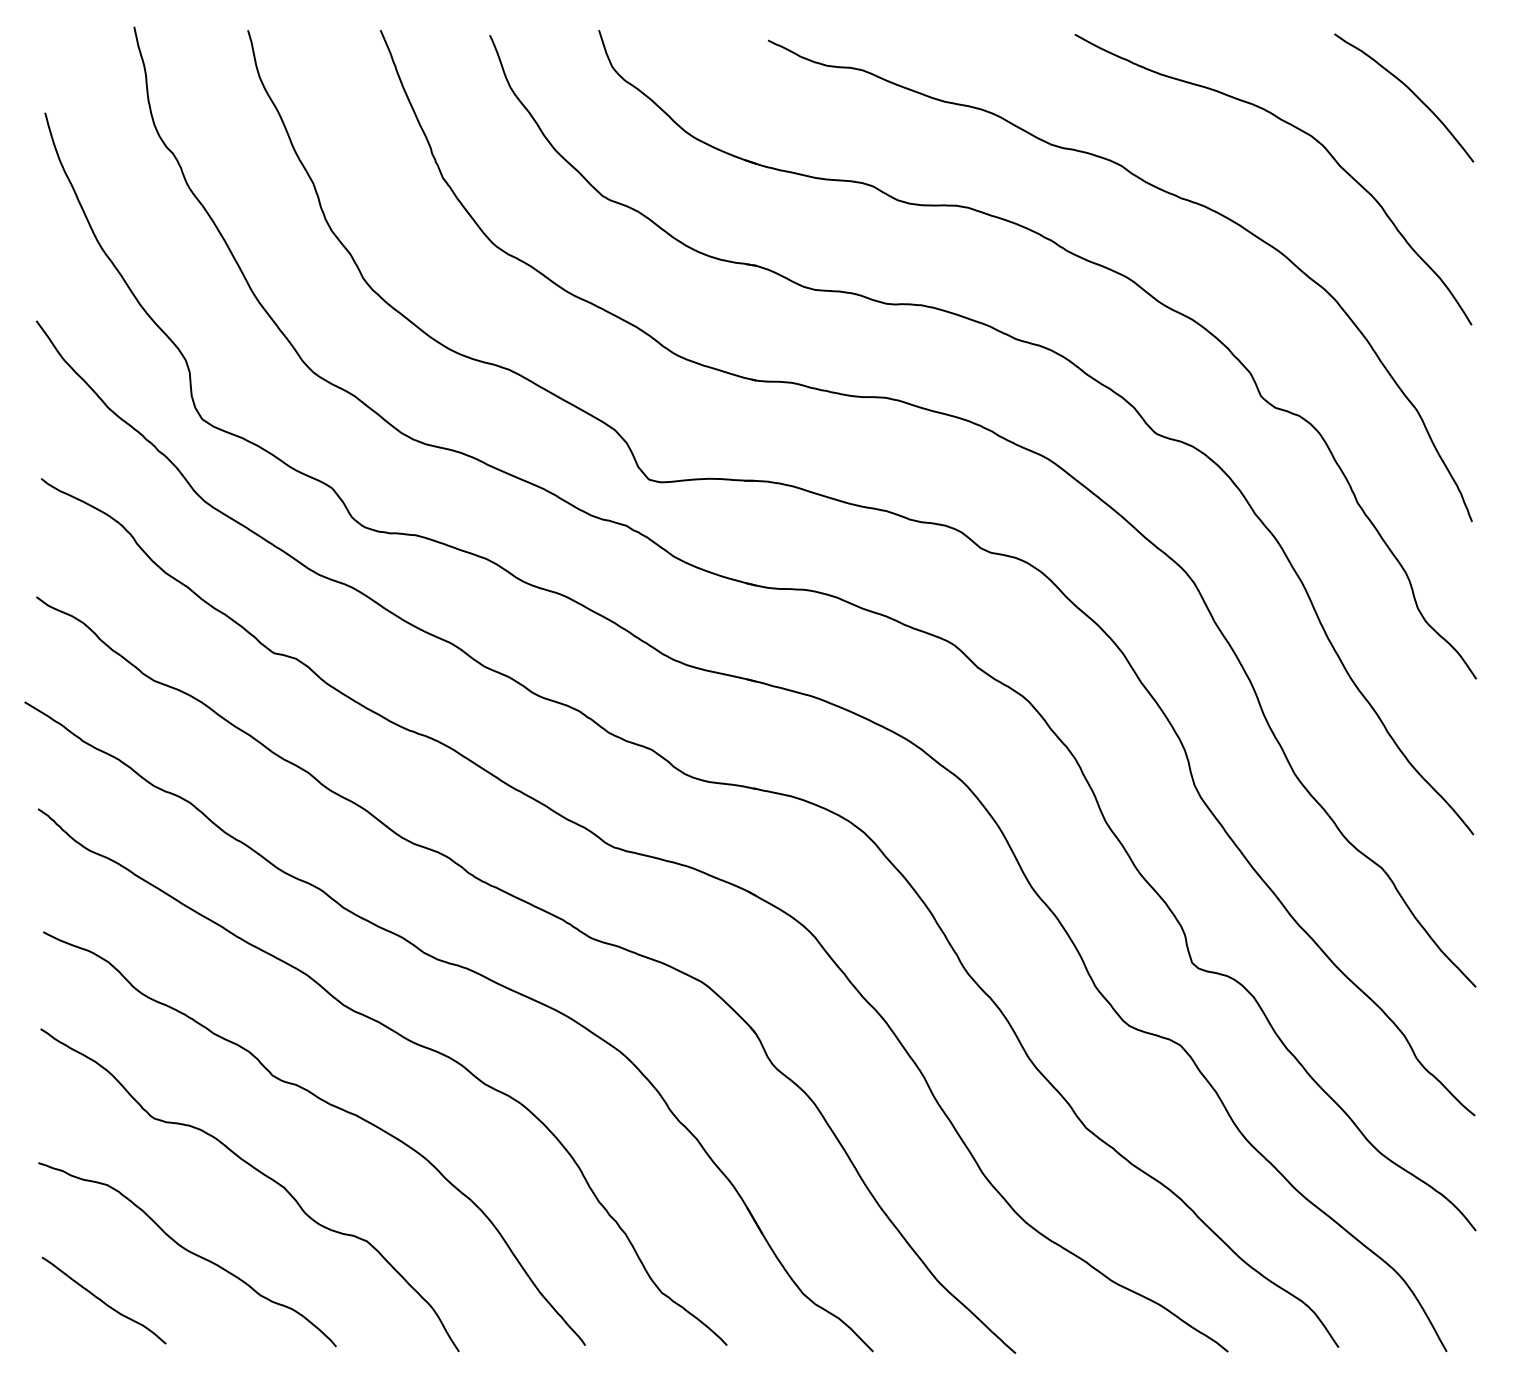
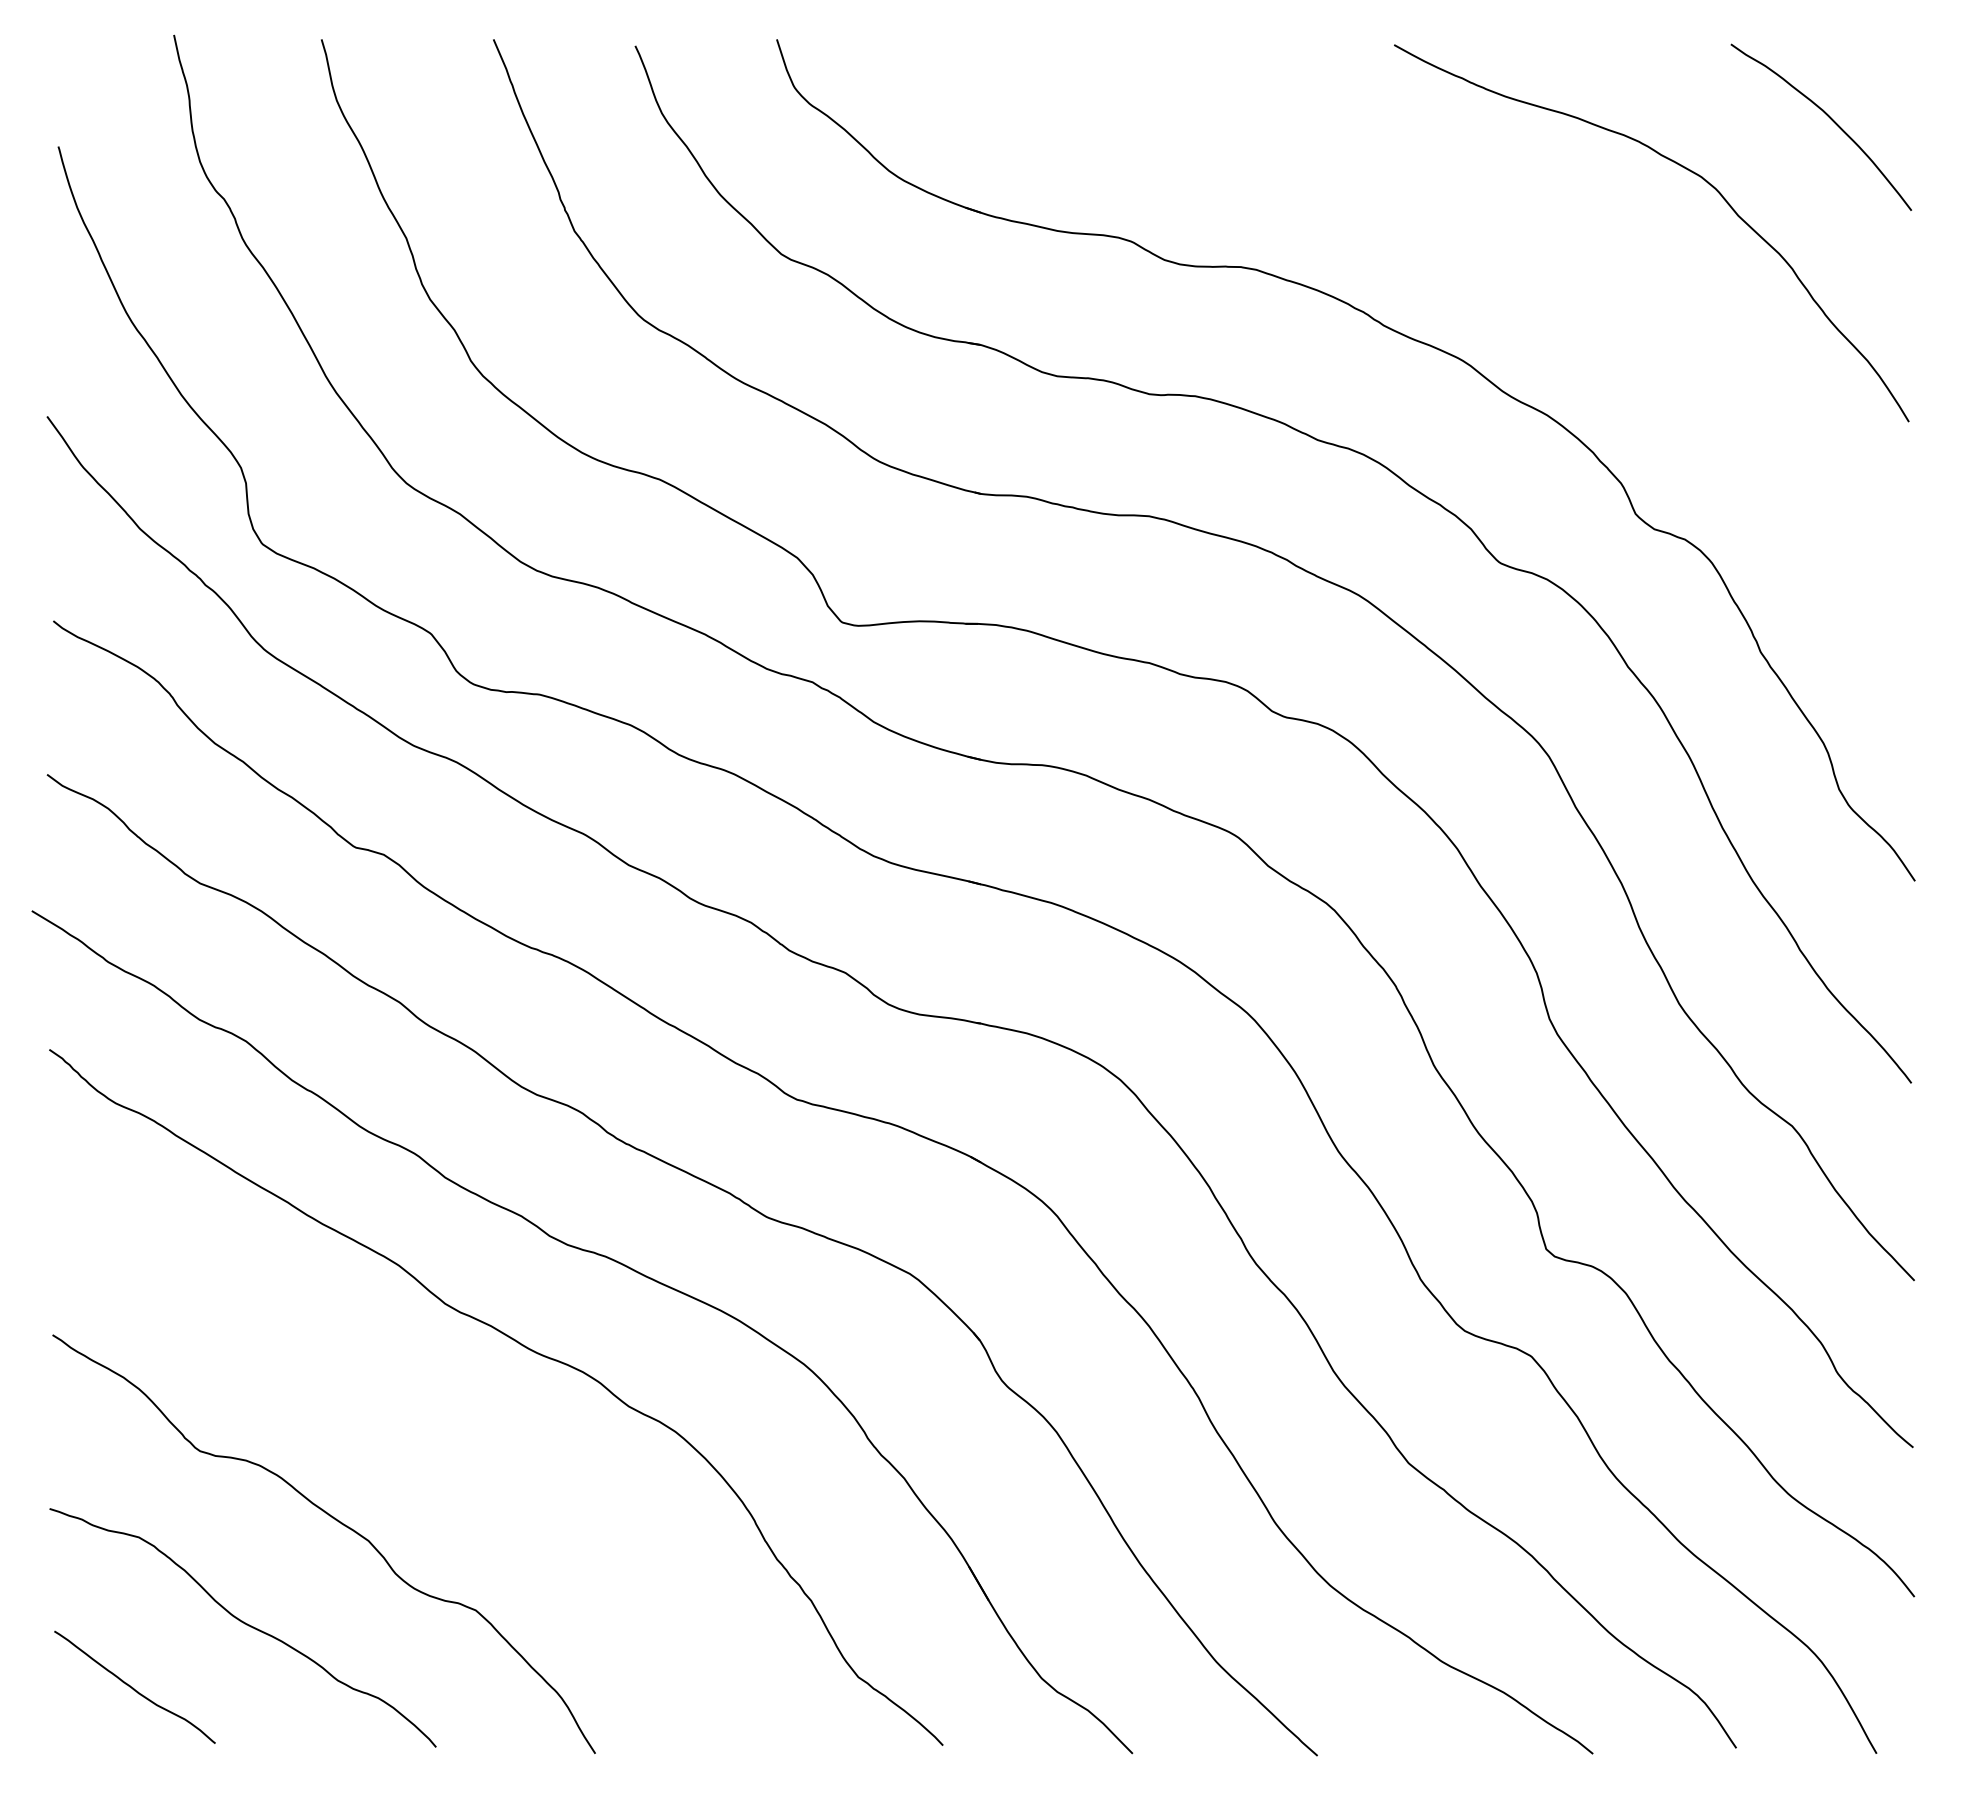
curve: (1164, 192) -> (1510, 249), removed
curve: (331, 1105) -> (429, 1434), removed

